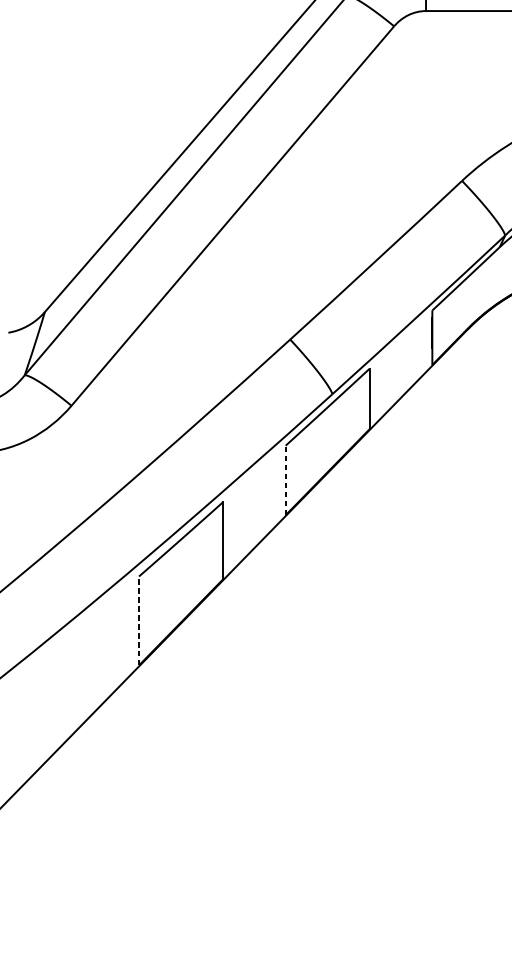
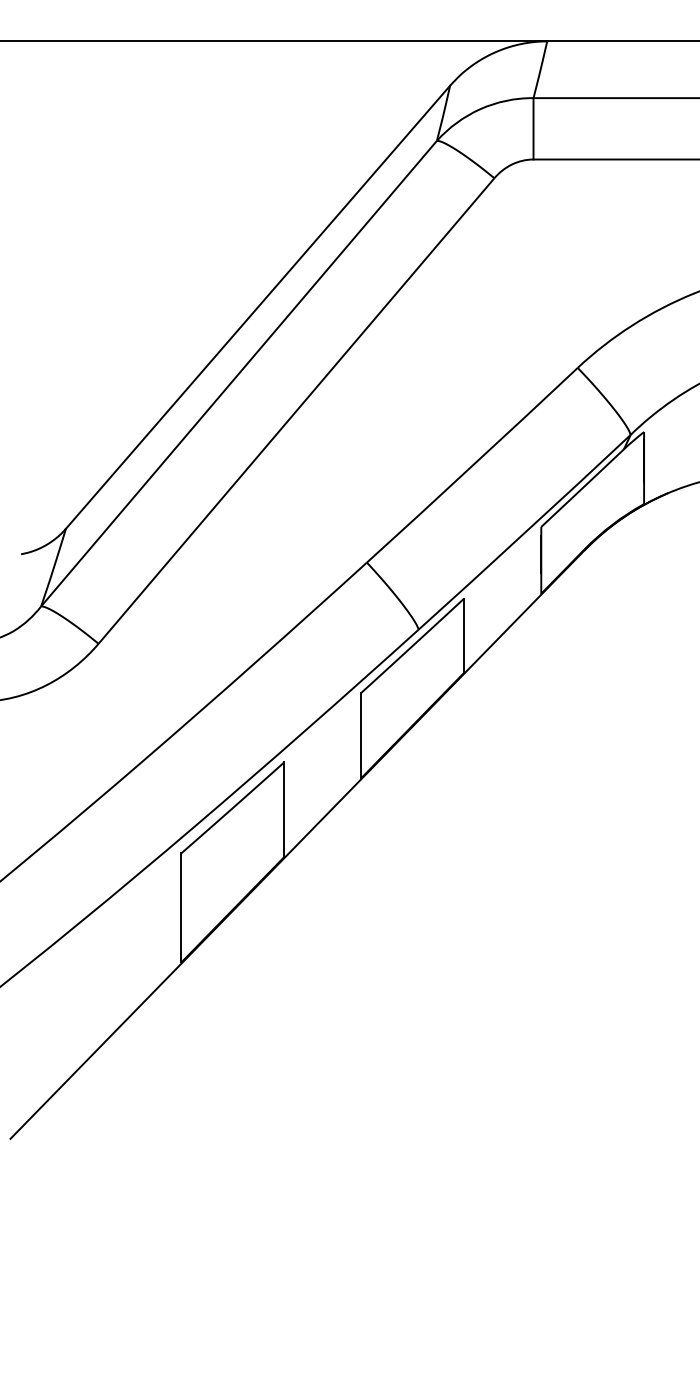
line: (285, 480) -> (361, 735), dashed -> solid
line: (139, 620) -> (181, 907), dashed -> solid

